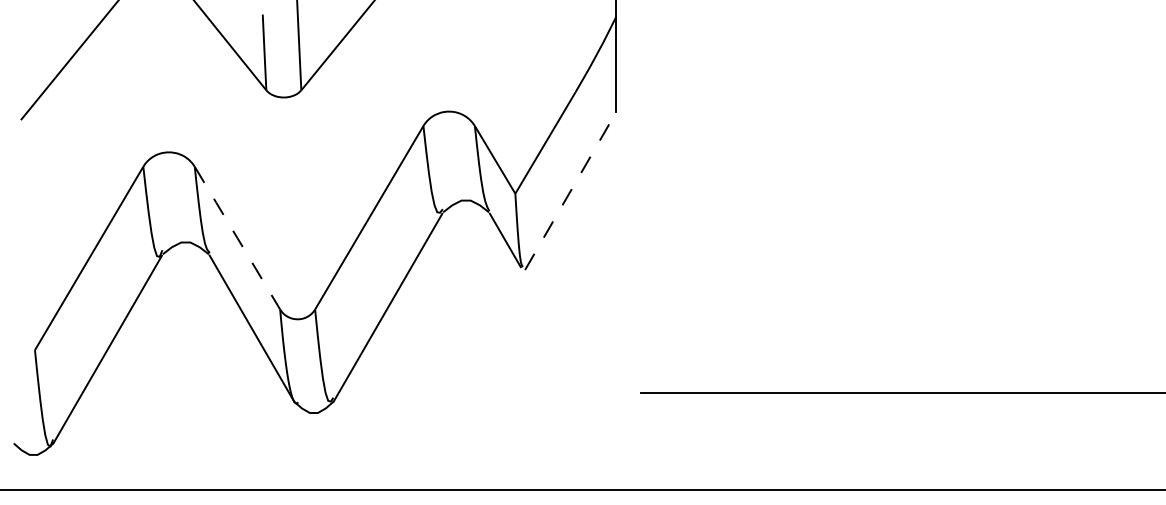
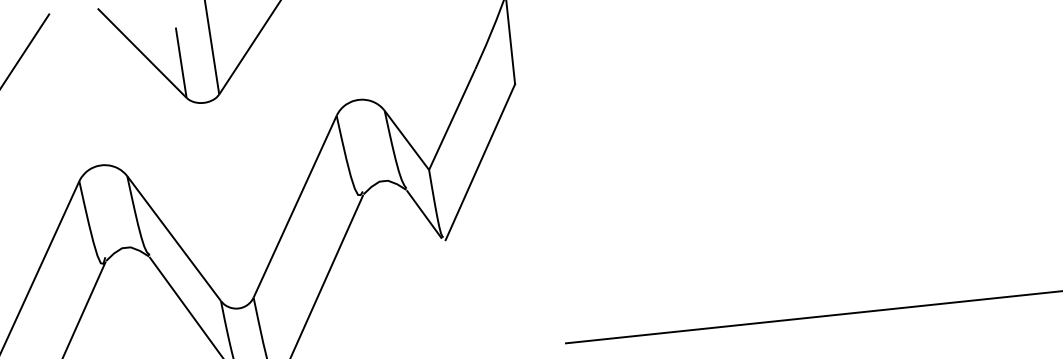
line: (570, 191) -> (480, 162), dashed -> solid
line: (237, 238) -> (174, 238), dashed -> solid

